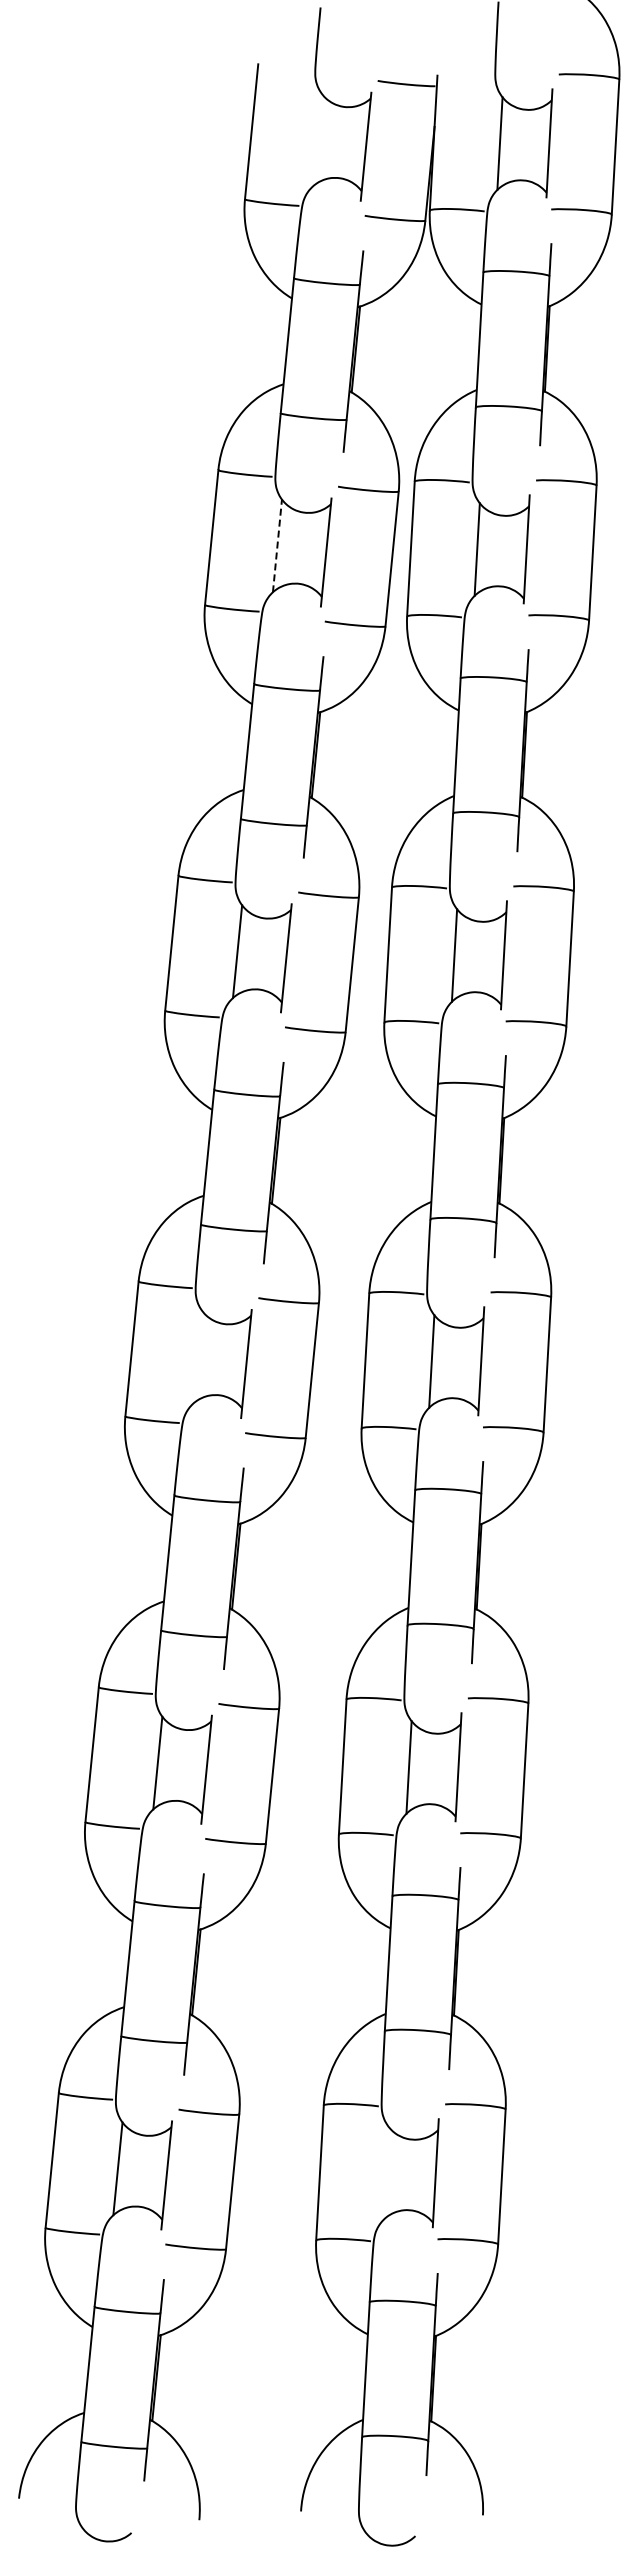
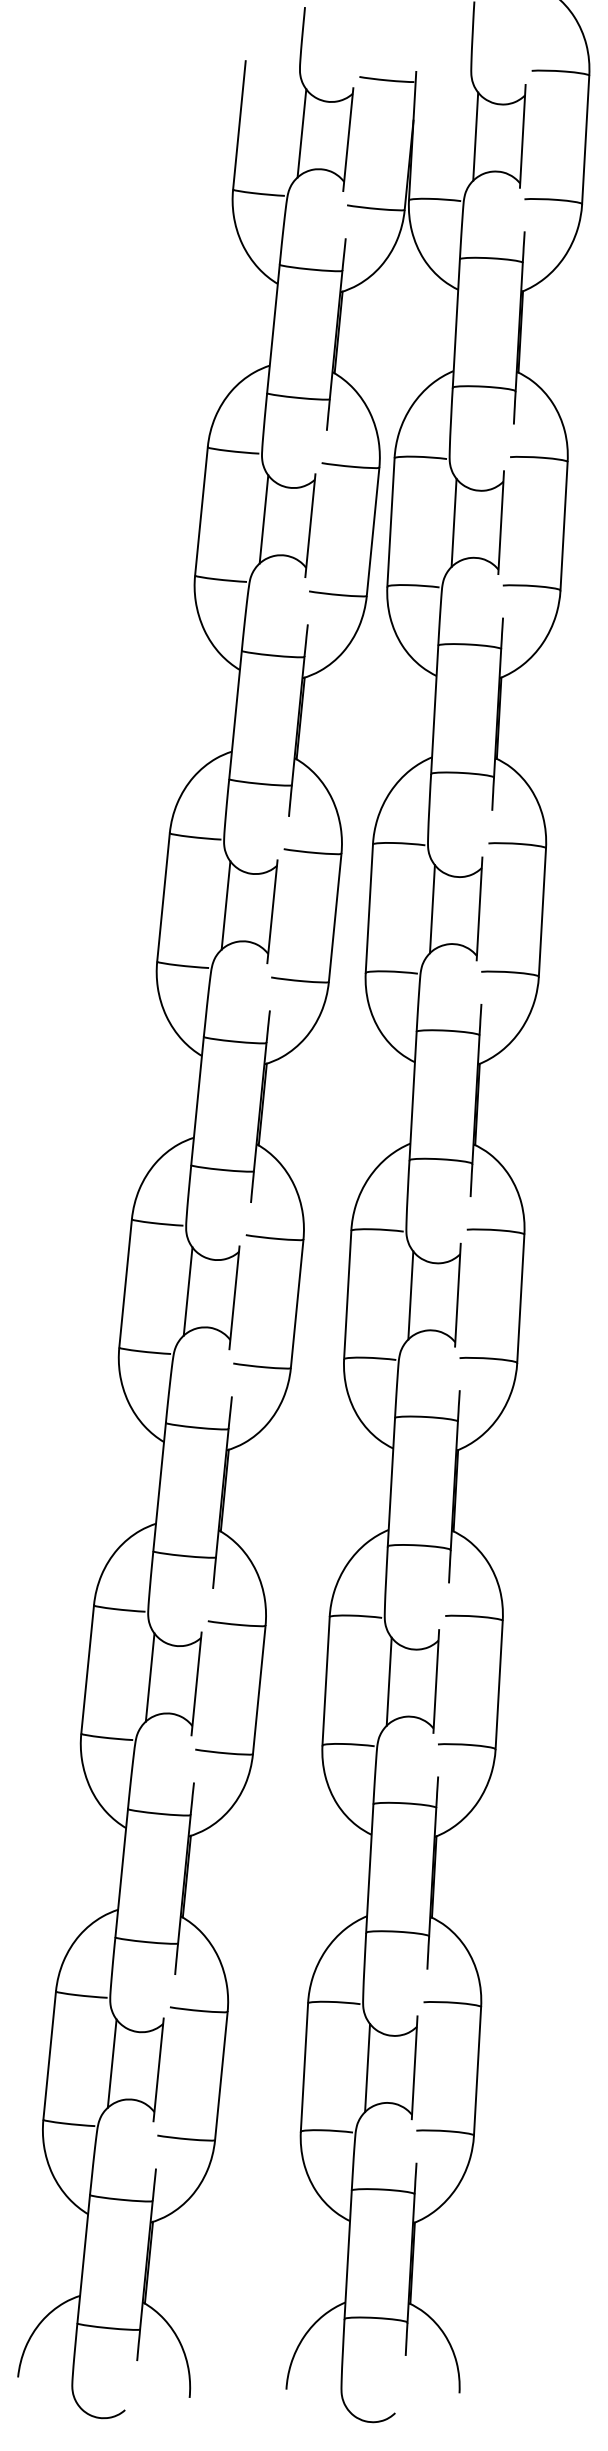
line: (316, 139) -> (301, 132), added
line: (277, 545) -> (264, 519), dashed -> solid
line: (197, 1357) -> (187, 1291), added
line: (385, 2173) -> (366, 2068), added

